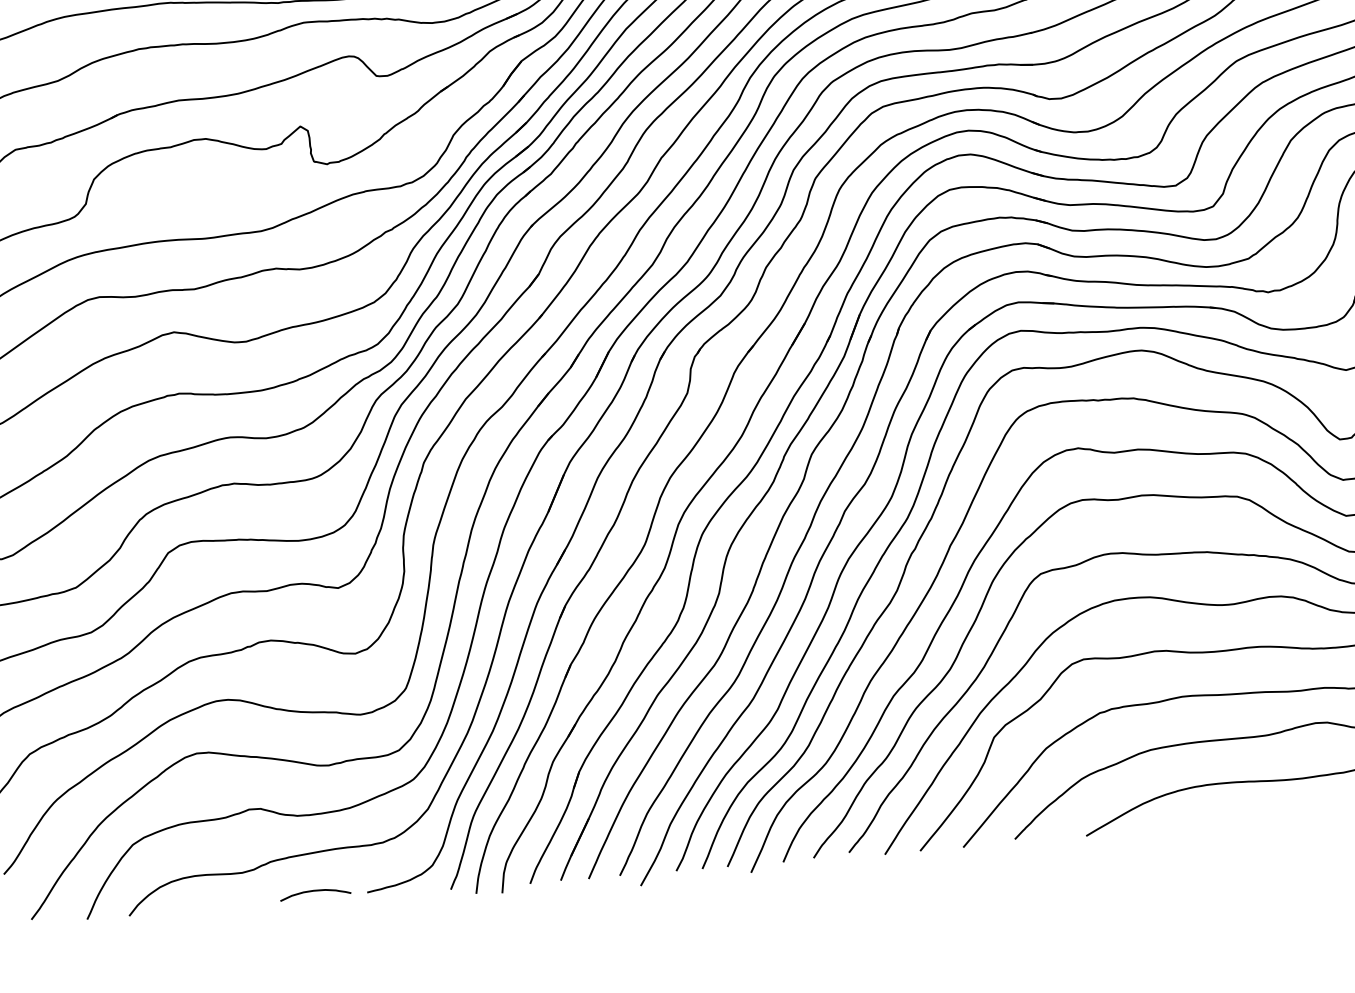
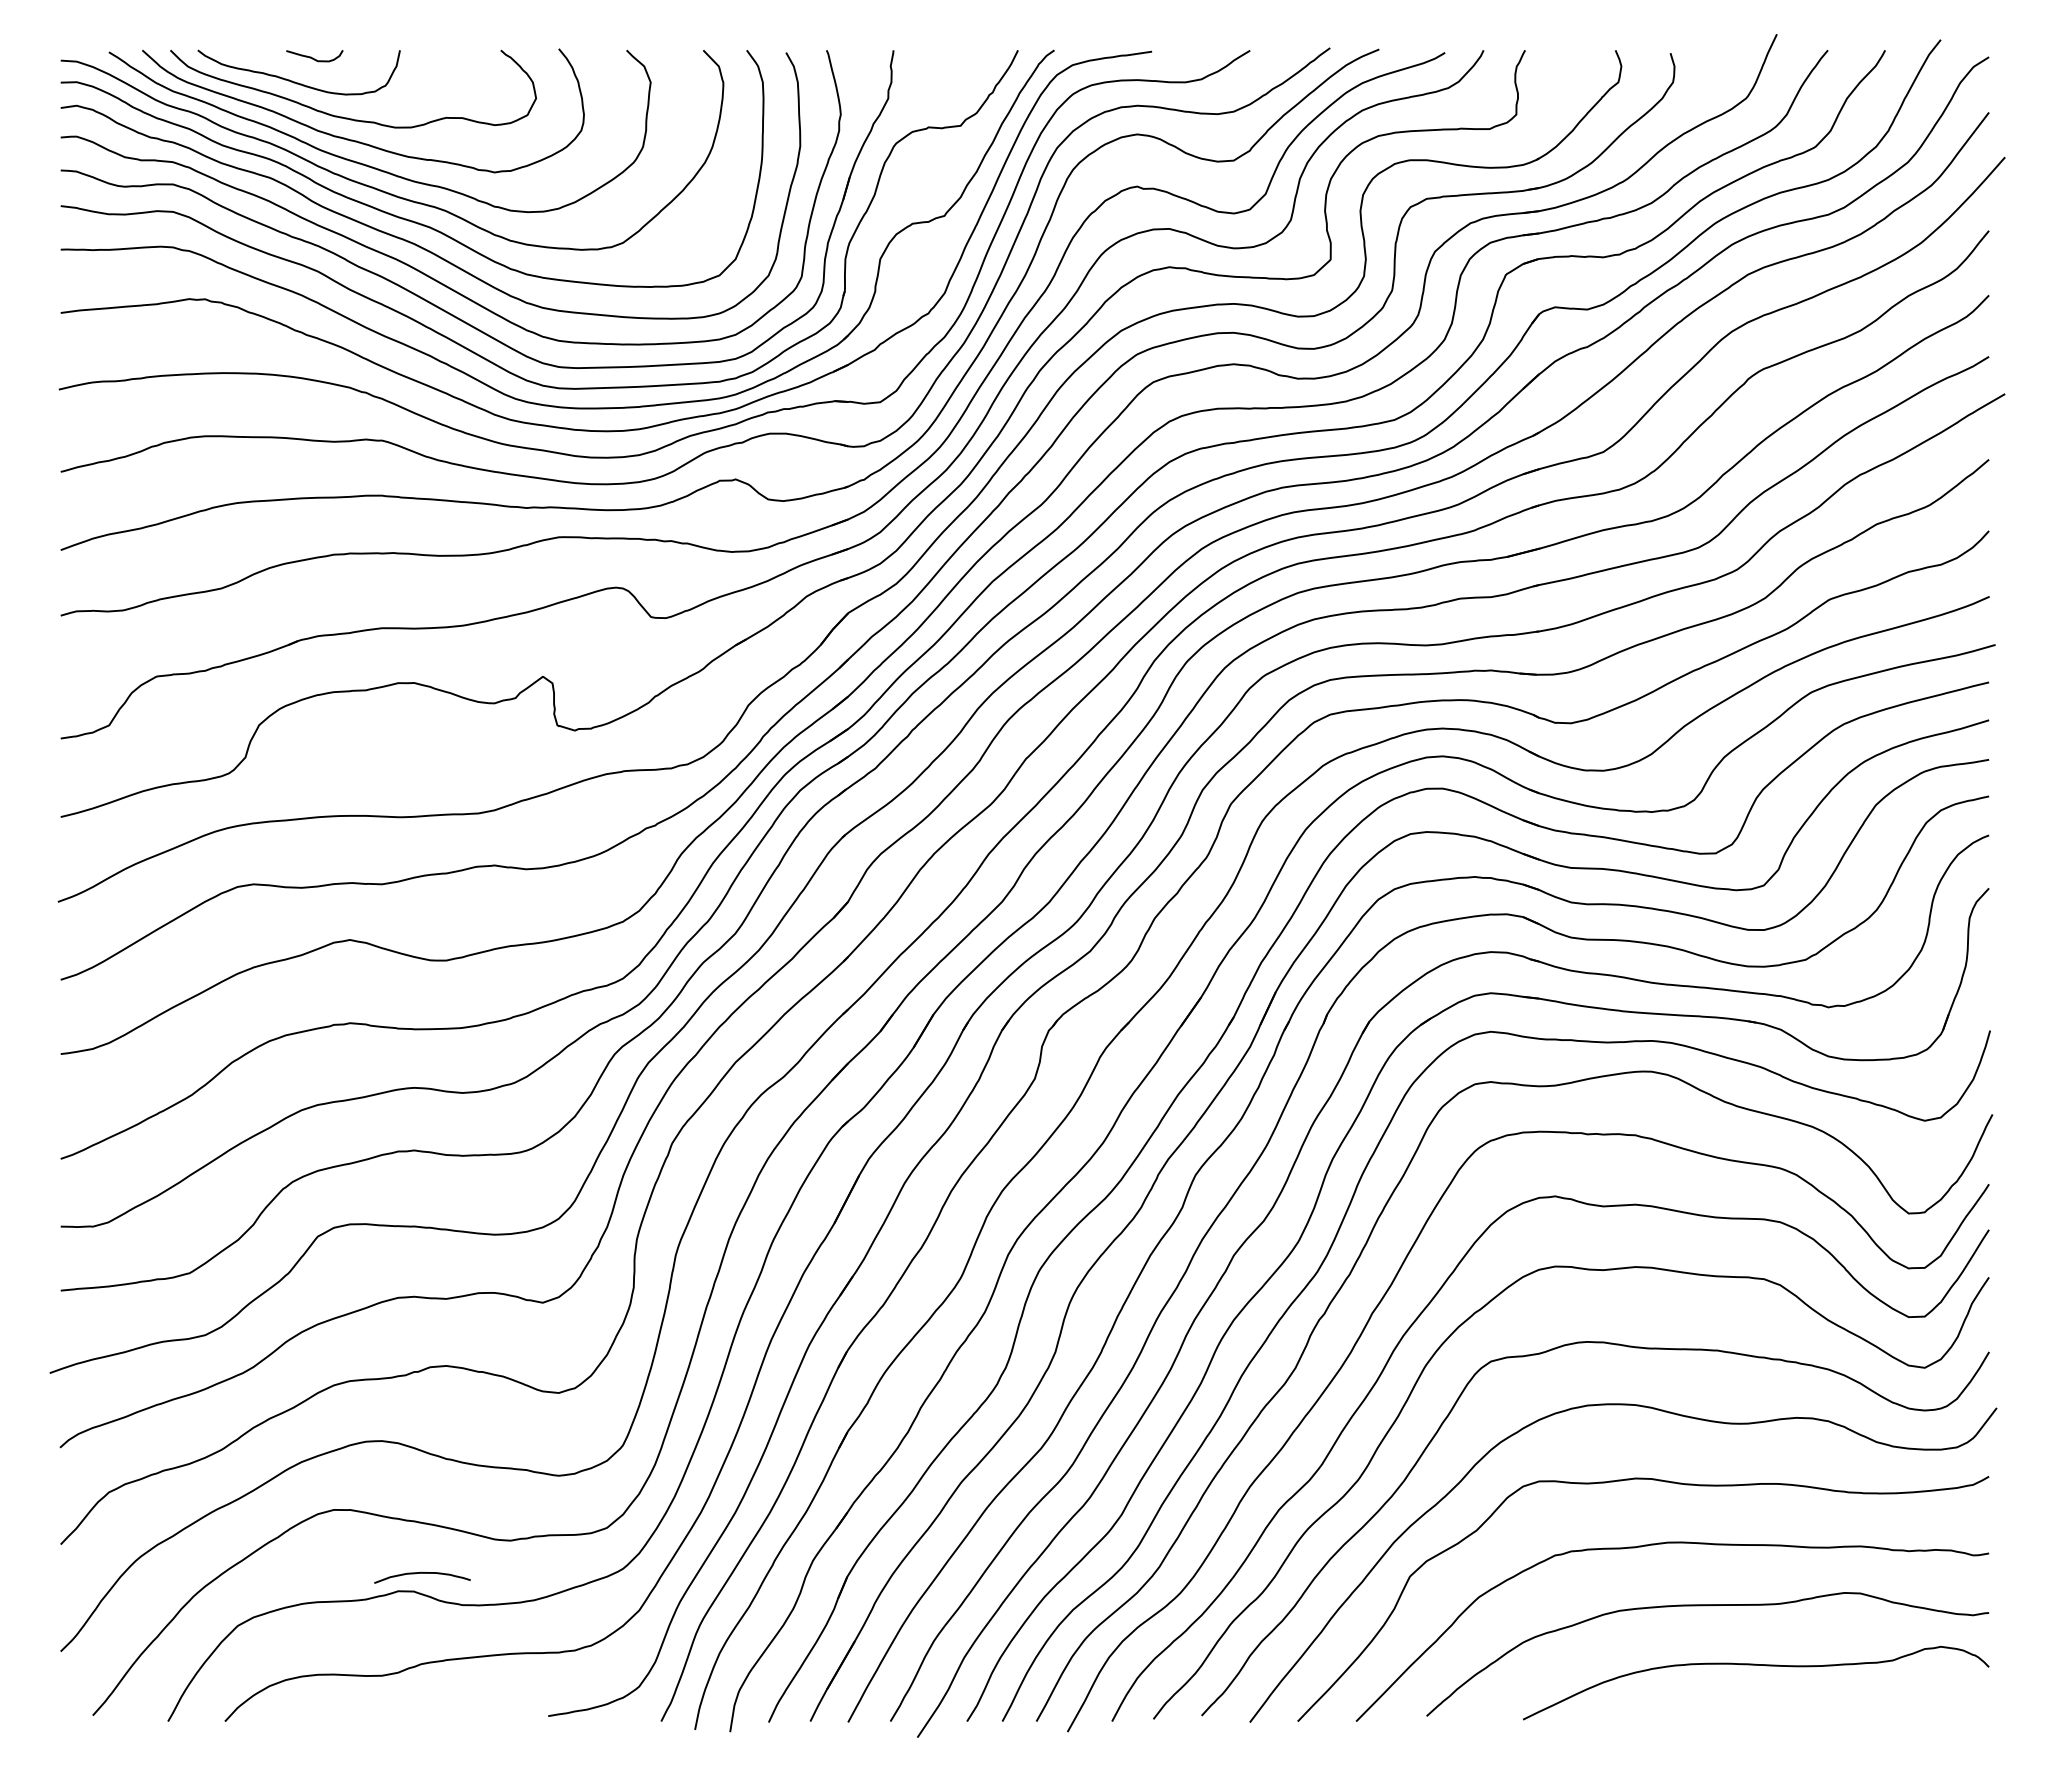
curve: (315, 891) -> (422, 1573), moved

